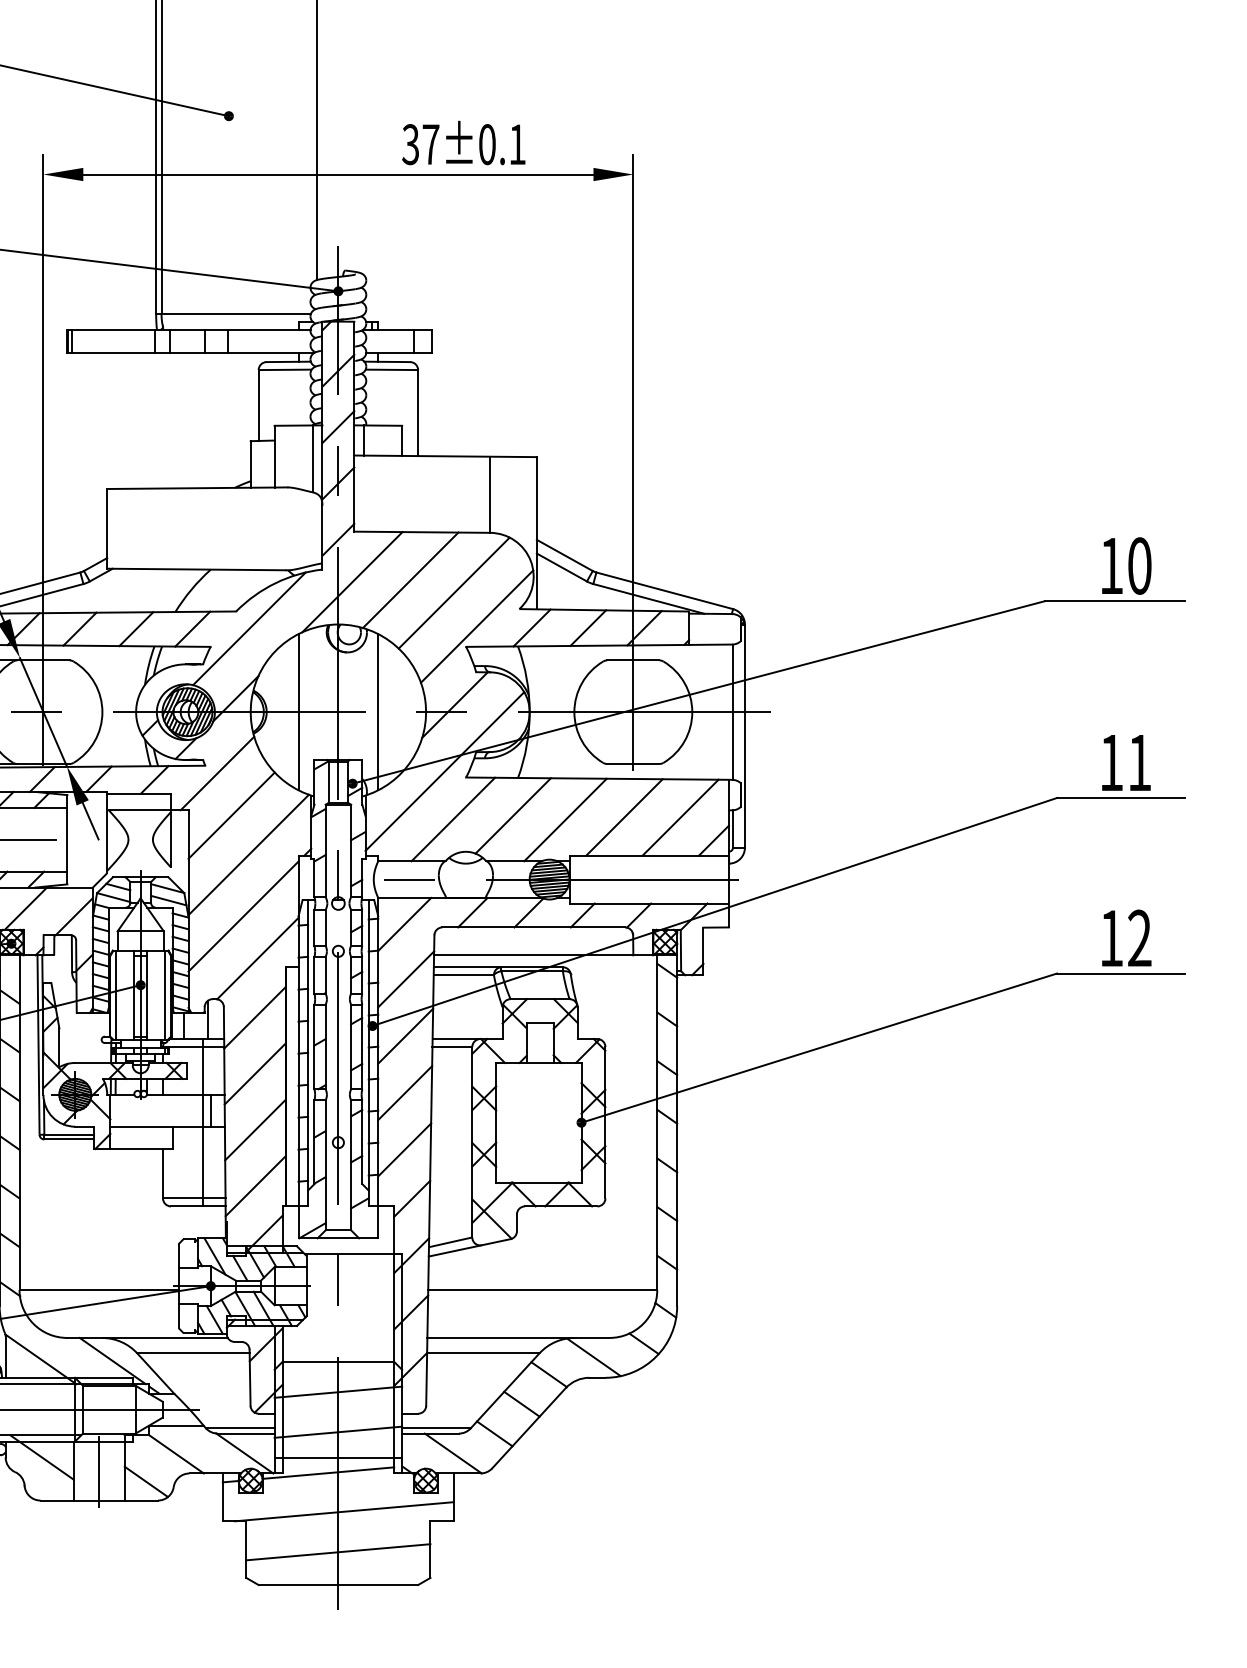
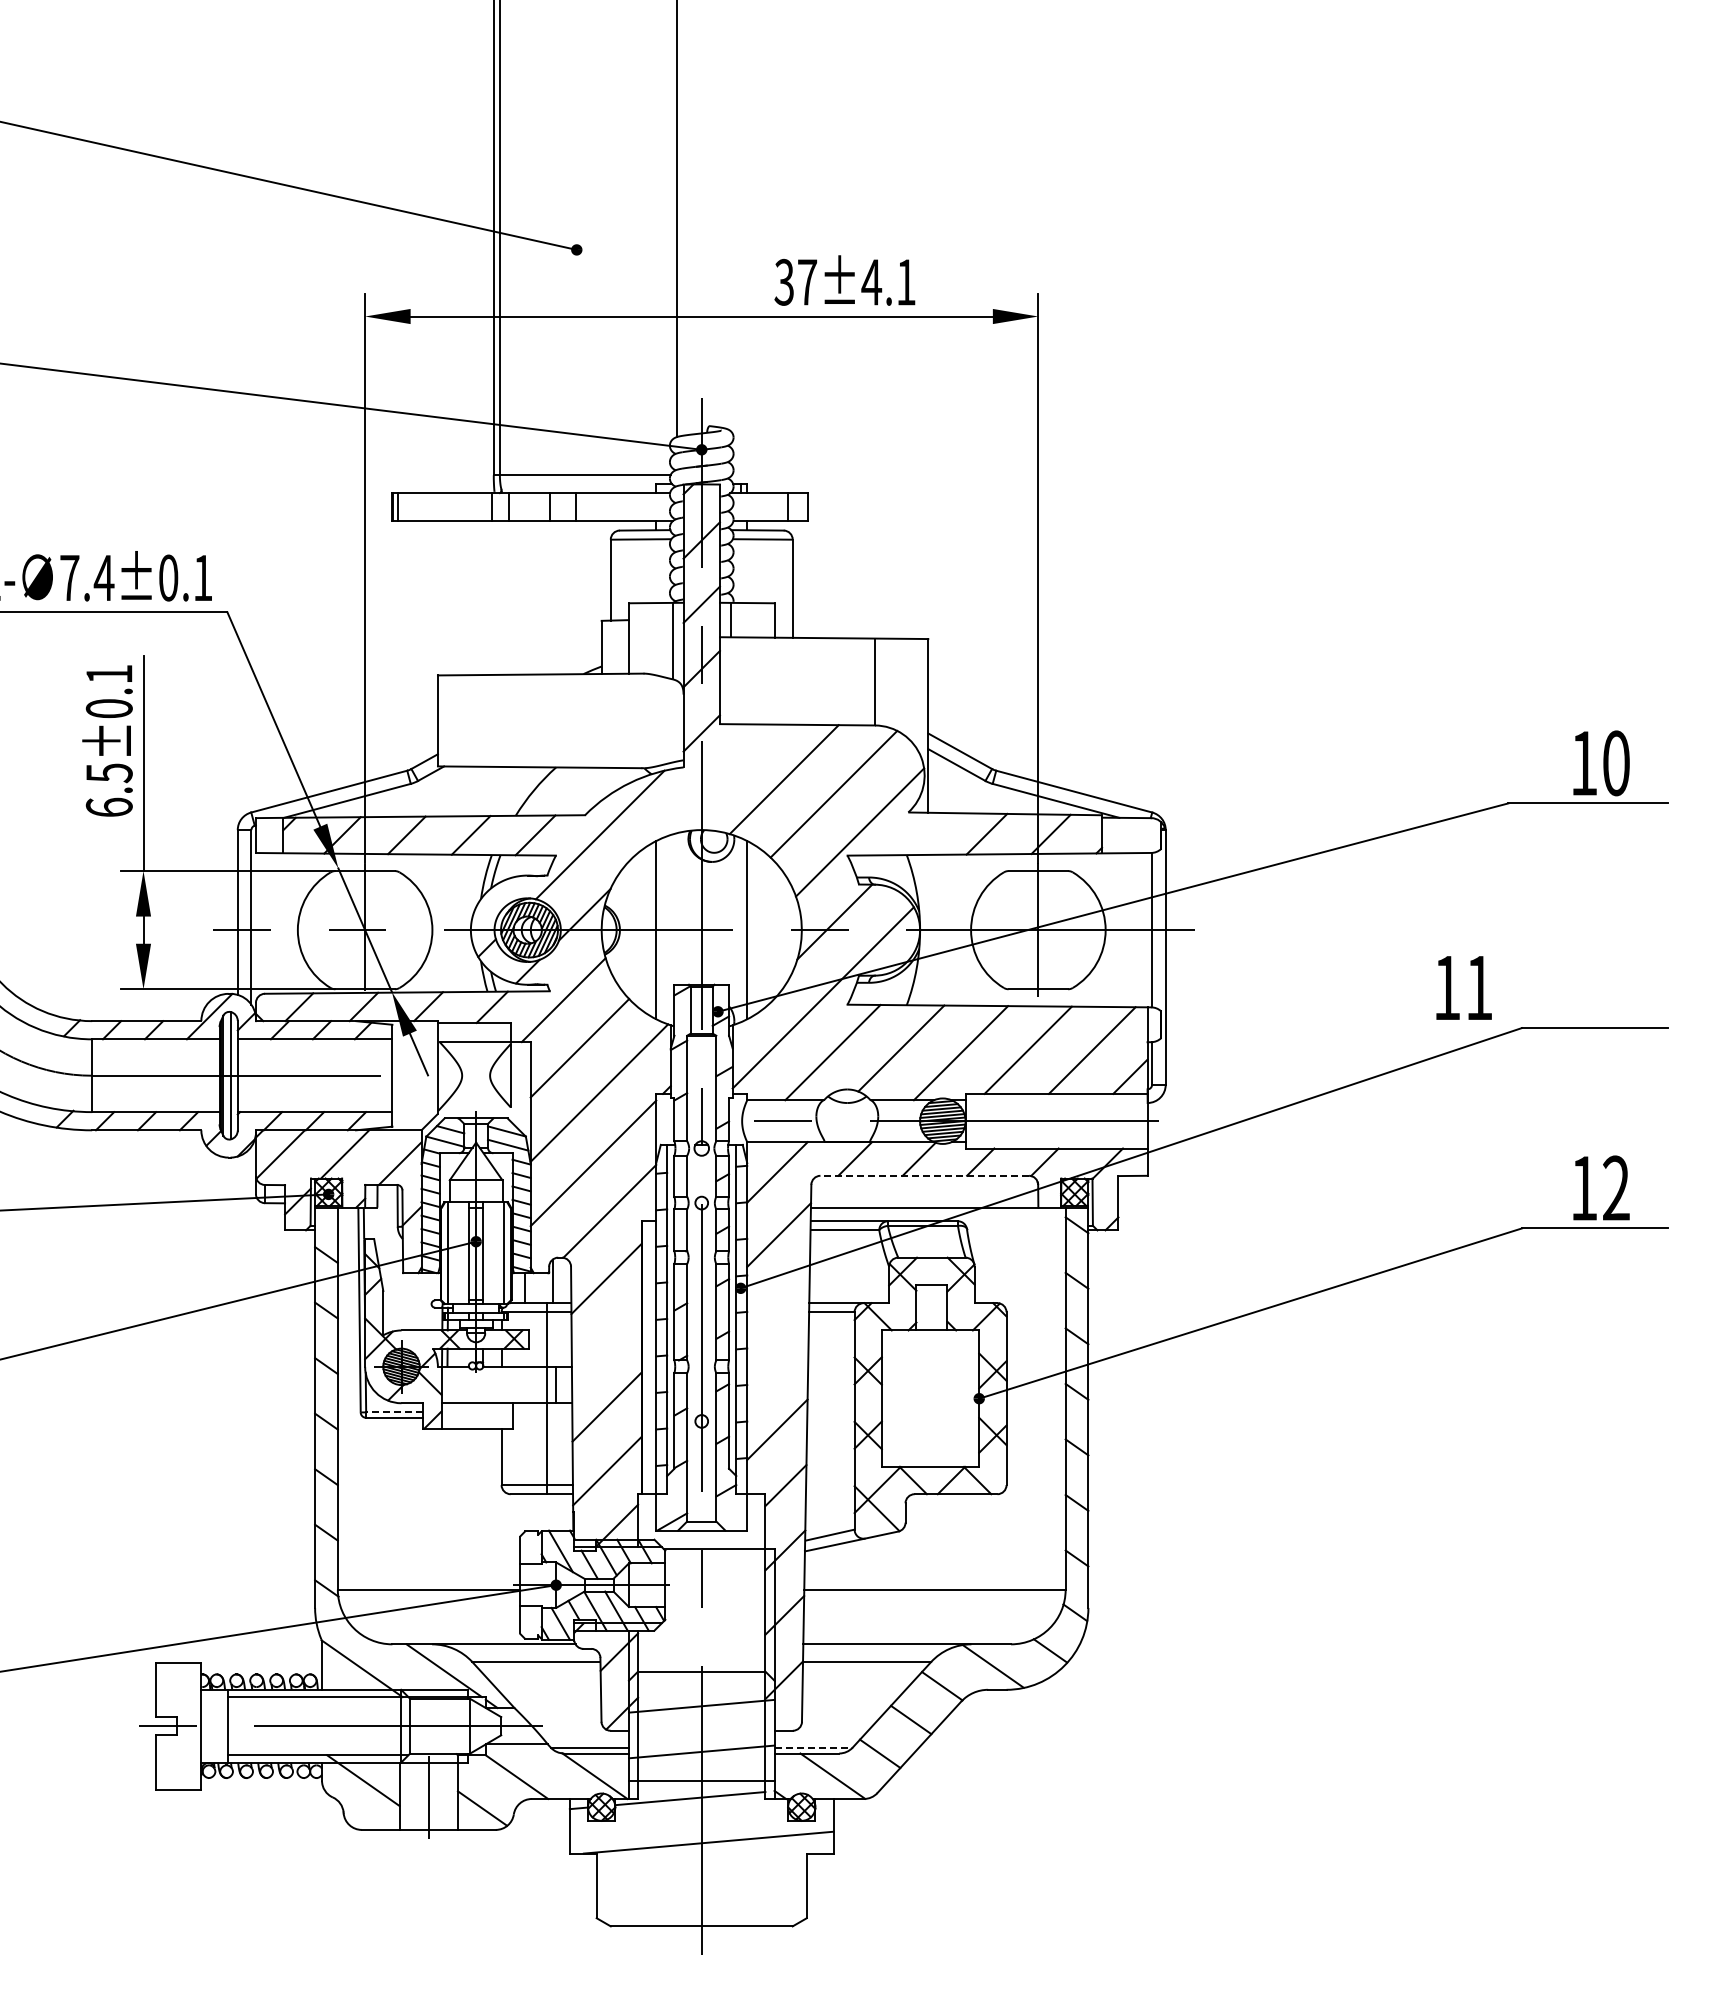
text: (487, 143) -> (871, 281), 37±0.1 -> 37±4.1
line: (352, 581) -> (717, 781), removed
line: (531, 628) -> (922, 834), removed
text: (1125, 762) -> (1463, 987), moved
line: (533, 927) -> (924, 1175), solid -> dashed
line: (405, 1035) -> (778, 1299), removed
line: (254, 1073) -> (606, 1342), removed
line: (404, 1092) -> (777, 1364), removed
line: (69, 1134) -> (394, 1412), solid -> dashed
line: (437, 1428) -> (814, 1747), solid -> dashed
line: (338, 1551) -> (701, 1888), removed

